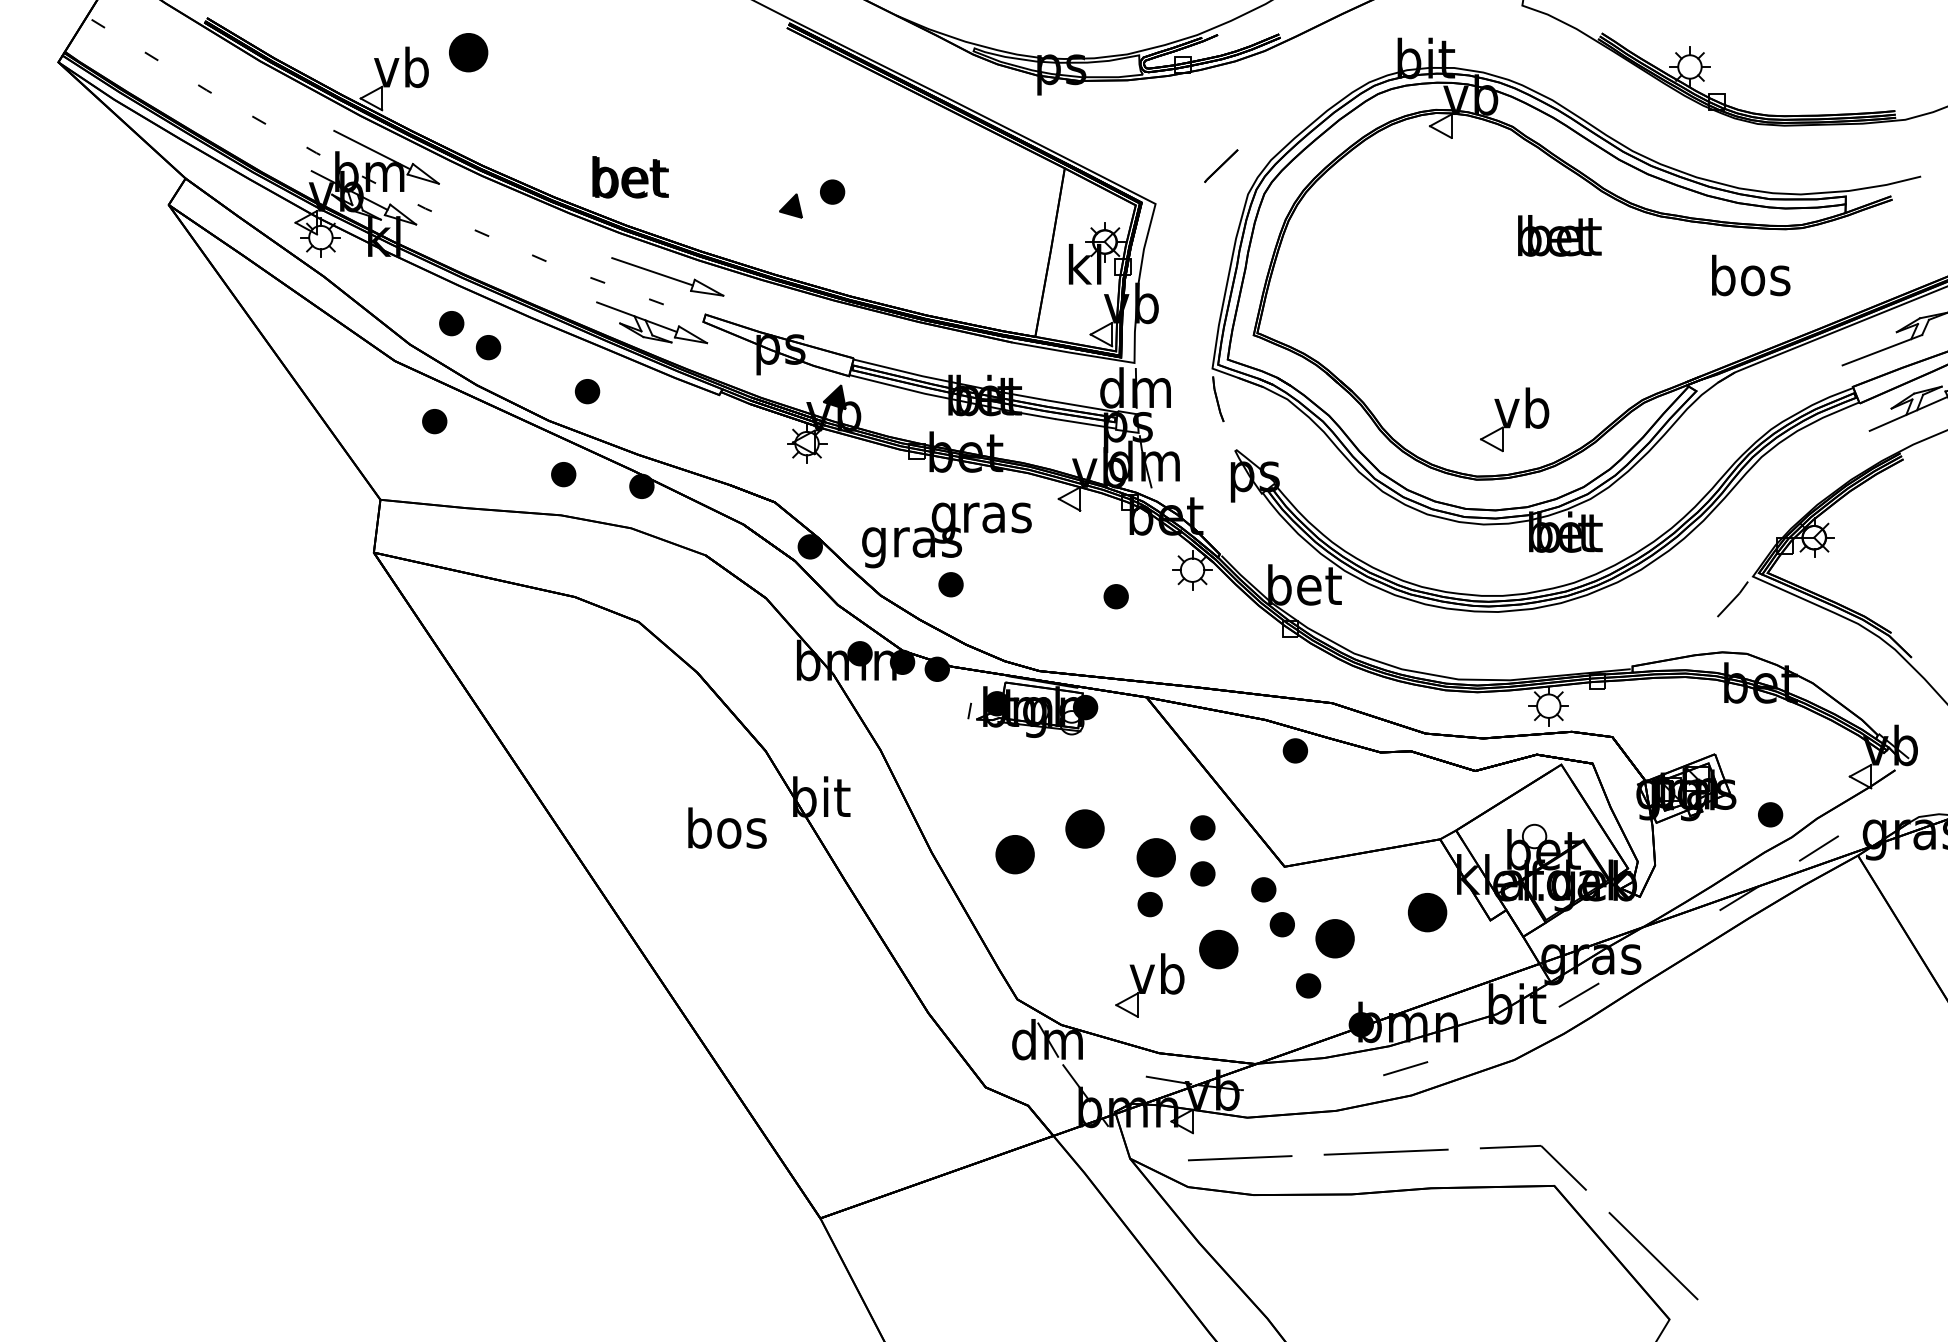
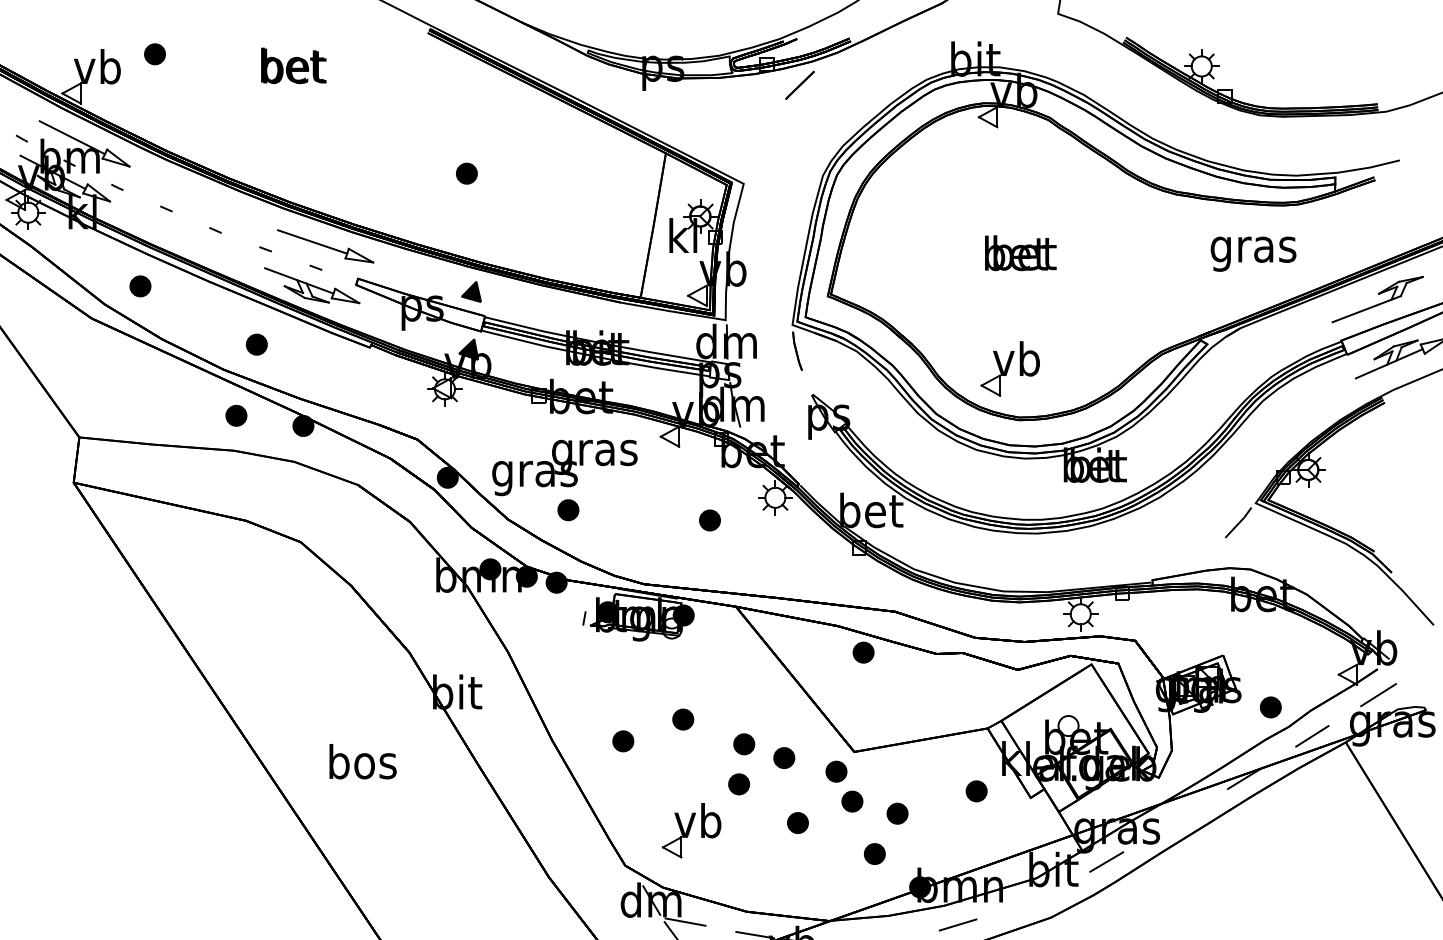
part: (468, 52) -> (154, 54), size x0.62
line: (1221, 166) -> (800, 85), moved
text: (630, 177) -> (293, 66), moved
part: (790, 205) -> (471, 291), moved
text: (1559, 235) -> (1020, 252), moved
text: (1750, 280) -> (1253, 249), bos -> gras
part: (488, 347) -> (171, 306), removed
part: (1514, 419) -> (1010, 368), moved
part: (434, 421) -> (125, 370), removed
line: (1895, 800) -> (1377, 695), added
text: (727, 827) -> (363, 761), moved
part: (1202, 827) -> (783, 718), removed
part: (1084, 828) -> (682, 719), size x0.62
part: (1014, 853) -> (622, 740), size x0.62
part: (1155, 857) -> (743, 744), size x0.62
part: (1426, 912) -> (975, 791), size x0.62
part: (1334, 938) -> (897, 813), size x0.62
part: (1218, 949) -> (797, 822), size x0.62
part: (1149, 985) -> (691, 830), moved
line: (1087, 1065) -> (685, 922), added

